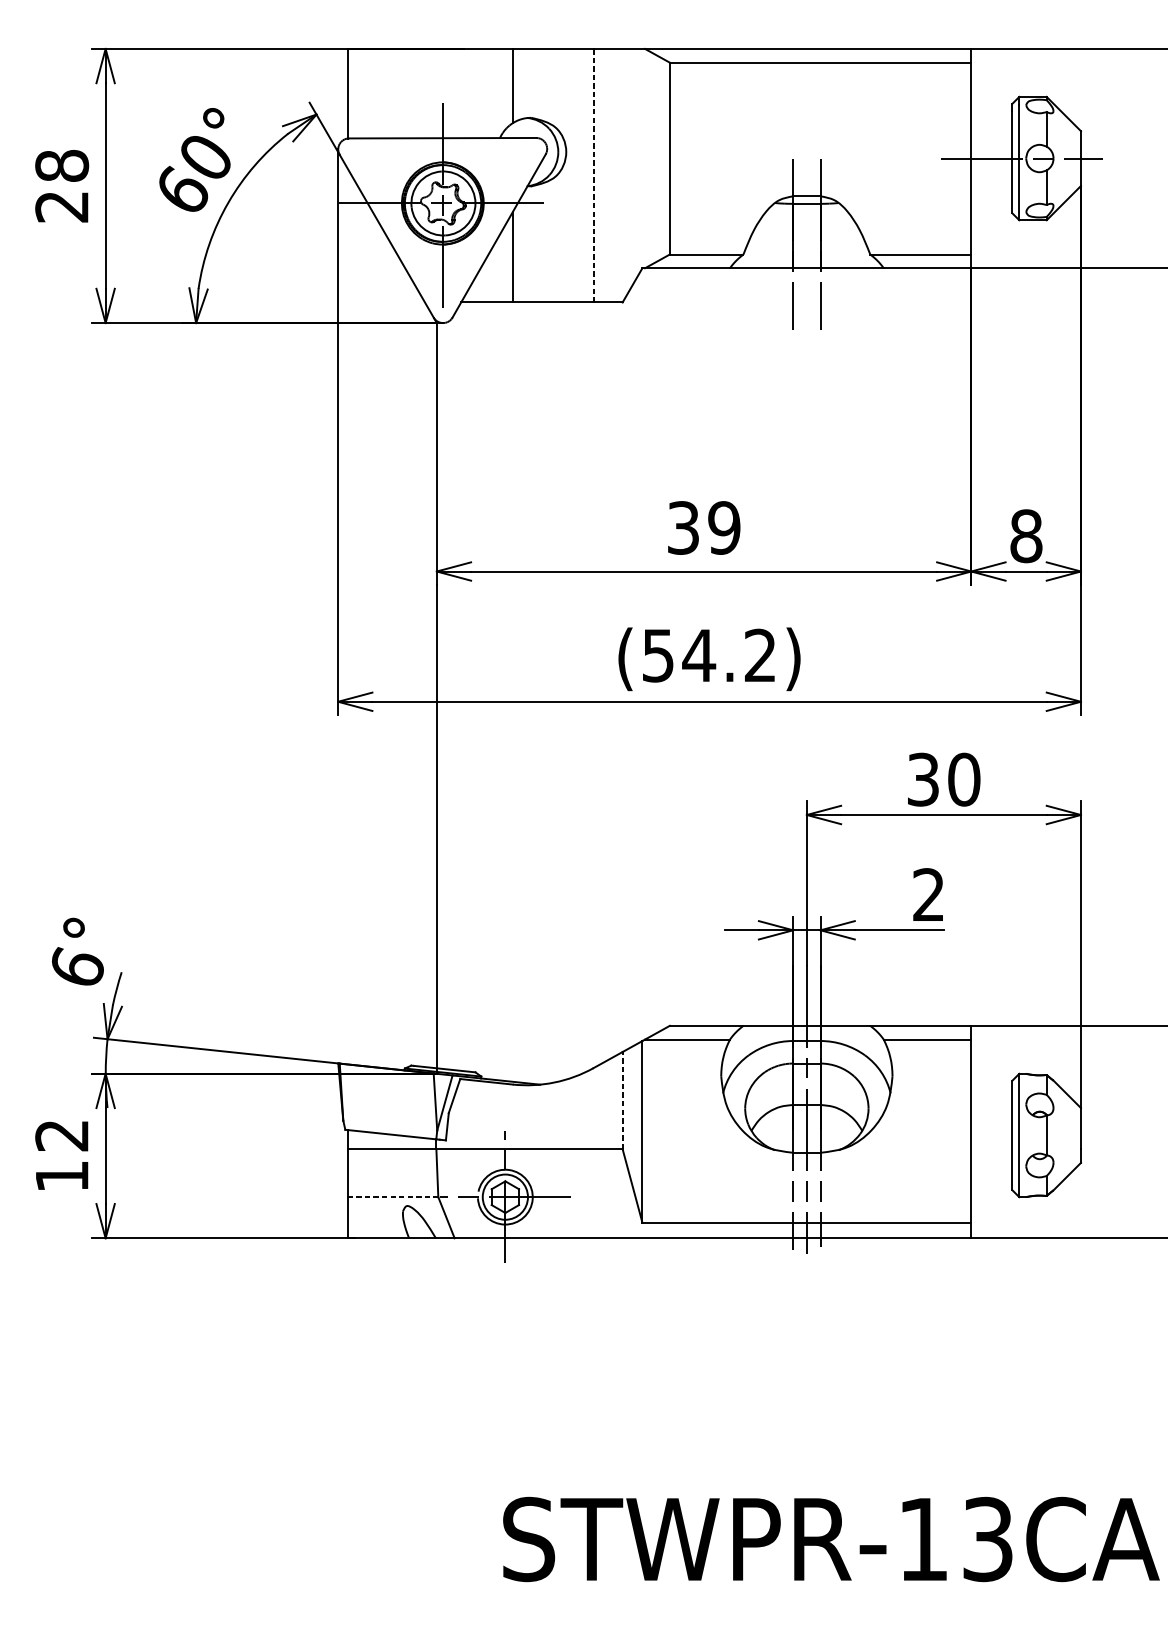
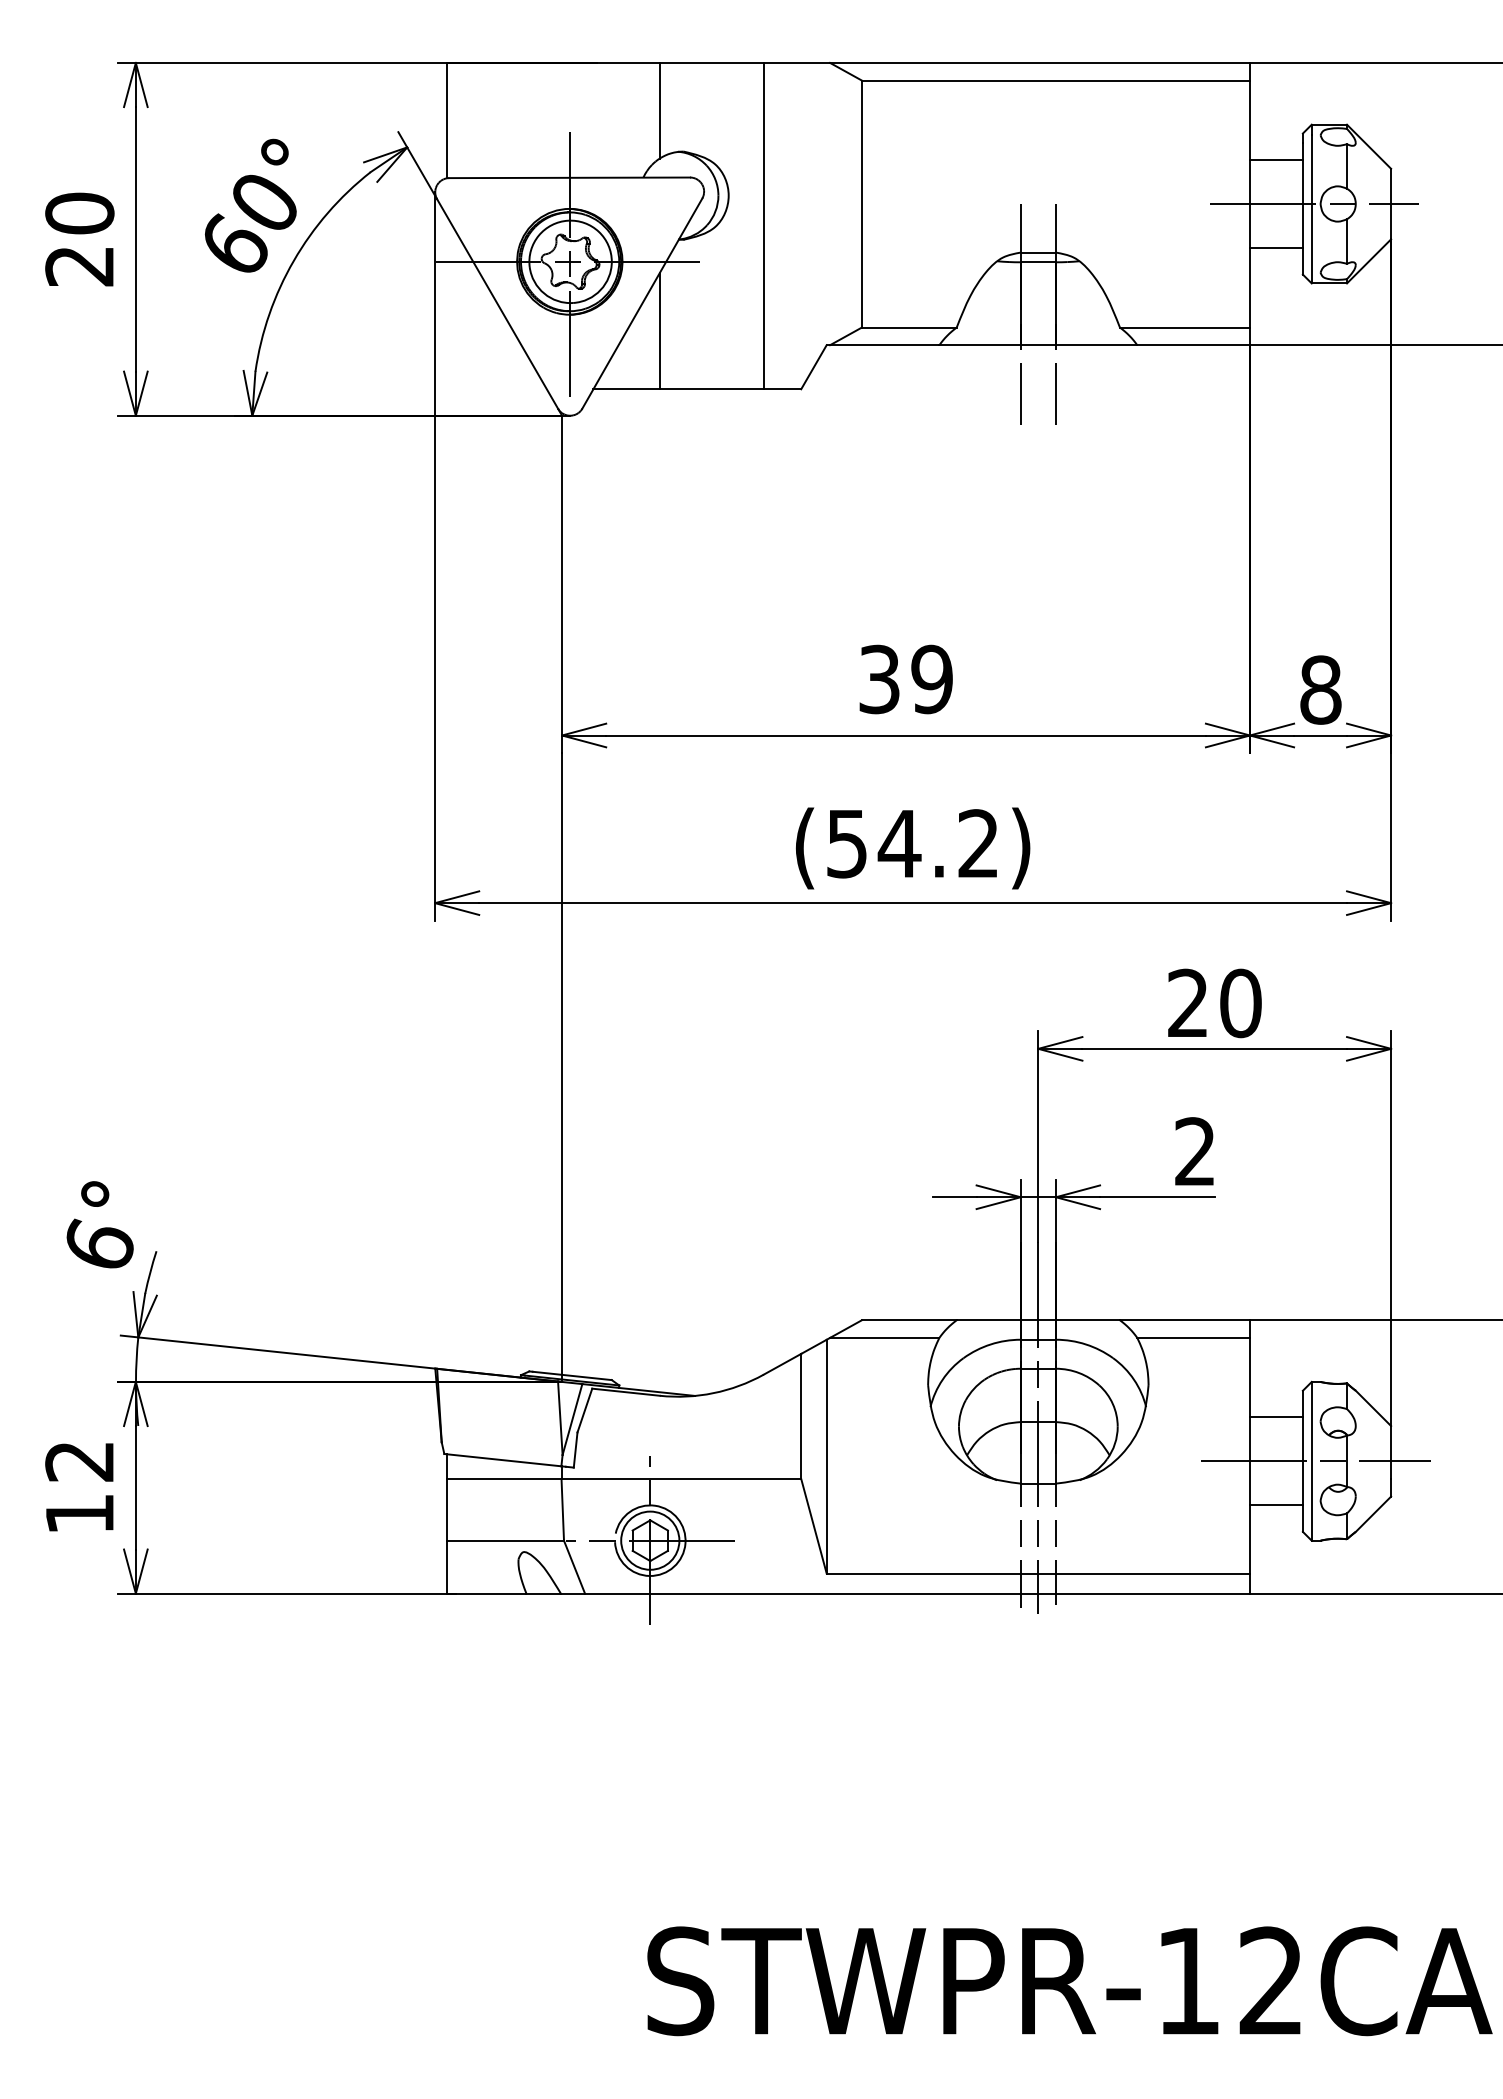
line: (991, 123) -> (1276, 159), added
text: (61, 165) -> (79, 213), 28 -> 20
line: (593, 175) -> (763, 225), dashed -> solid
line: (991, 193) -> (1276, 248), added
text: (923, 779) -> (1188, 1003), 30 -> 20
line: (622, 1100) -> (801, 1416), dashed -> solid
line: (991, 1101) -> (1276, 1417), added
line: (1022, 1135) -> (1315, 1461), added
line: (991, 1169) -> (1276, 1505), added
line: (393, 1197) -> (506, 1540), dashed -> solid
text: (987, 1539) -> (1270, 1981), STWPR-13CA -> STWPR-12CA

